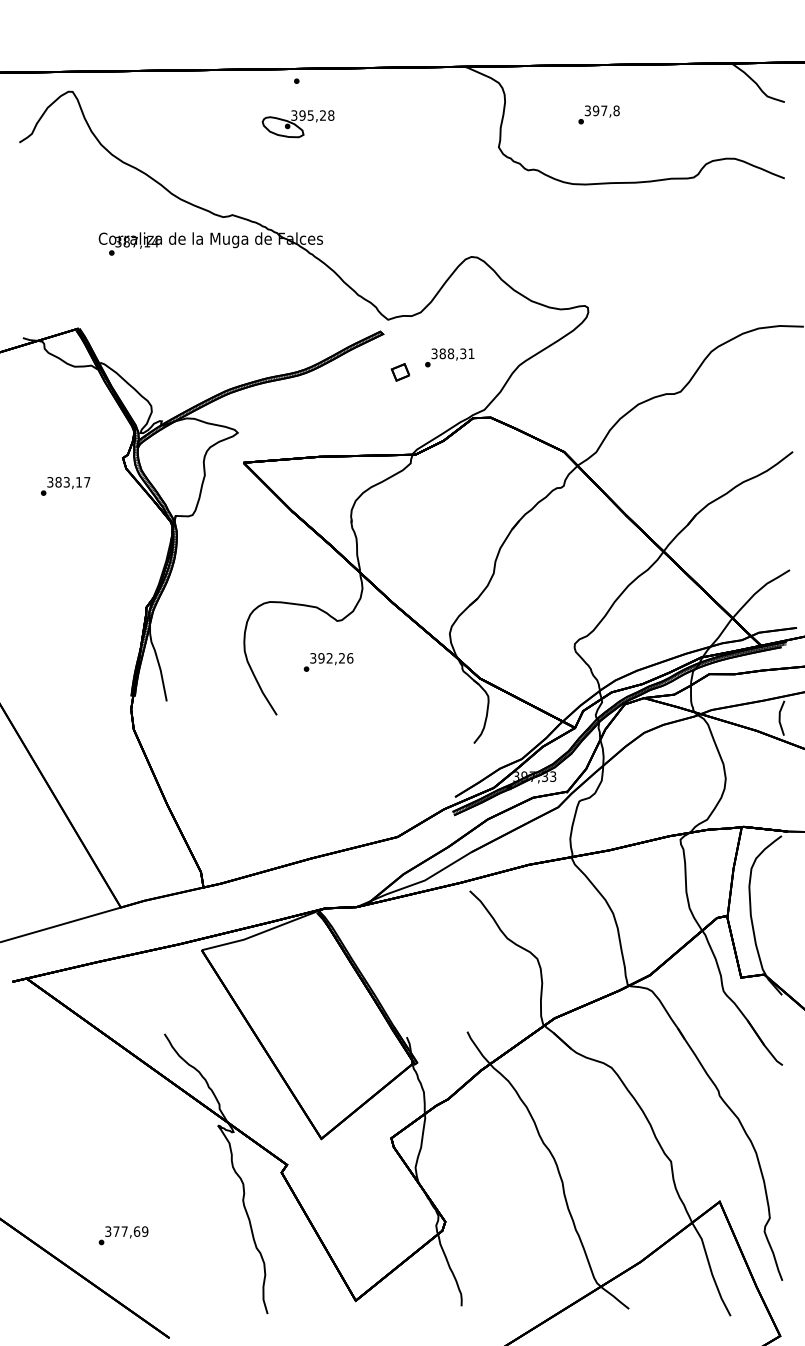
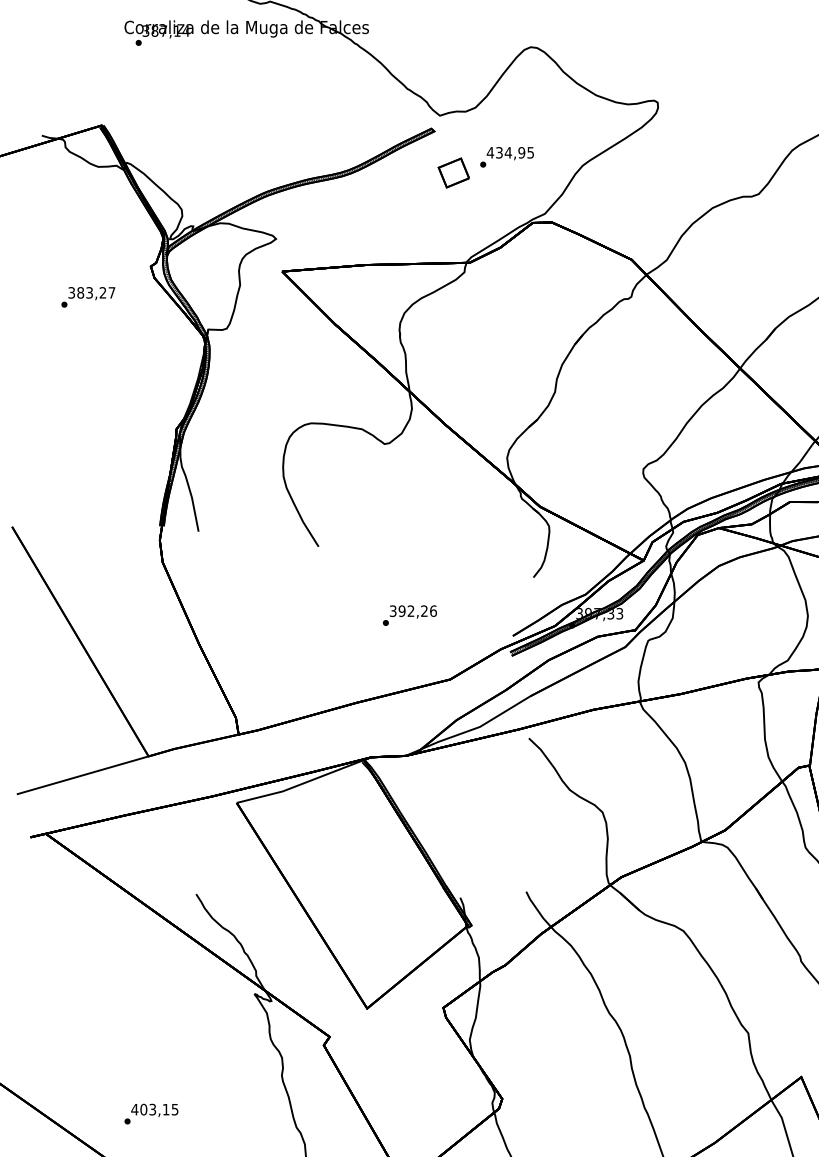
text: (452, 353) -> (510, 152), 388,31 -> 434,95
part: (399, 372) -> (452, 173), size x1.6
text: (78, 482) -> (102, 293), 383,17 -> 383,27
text: (328, 662) -> (409, 615), moved
text: (126, 1231) -> (154, 1109), 377,69 -> 403,15

